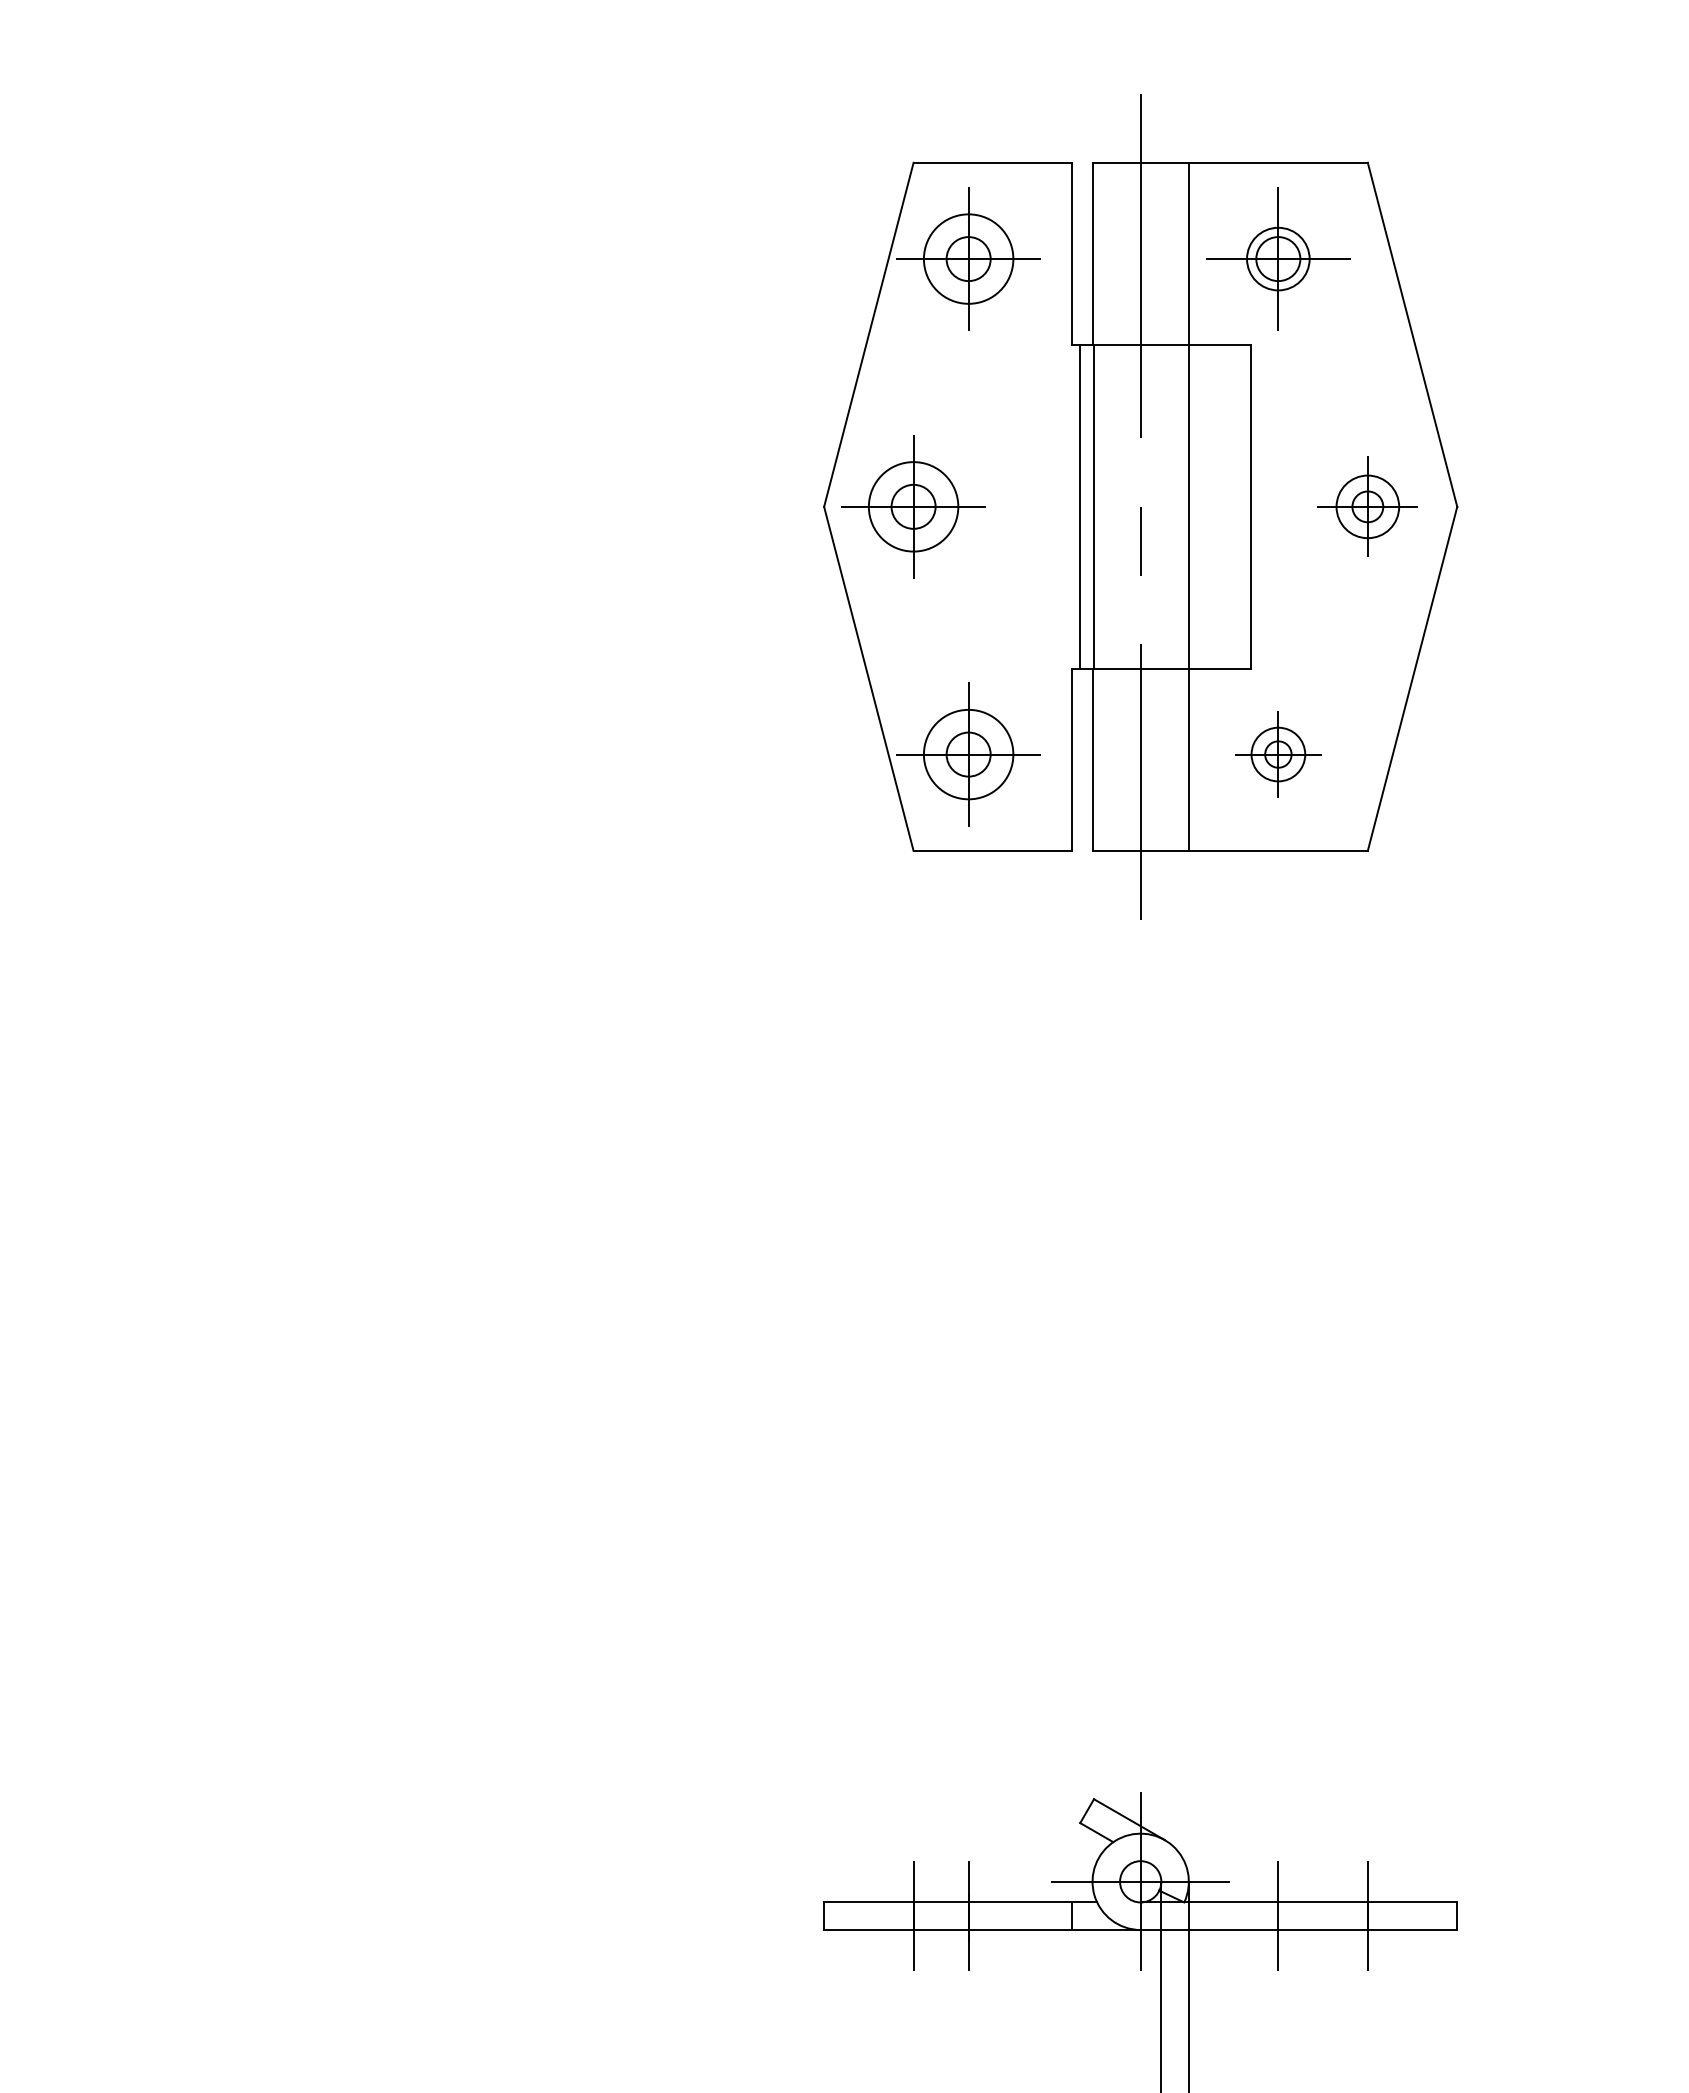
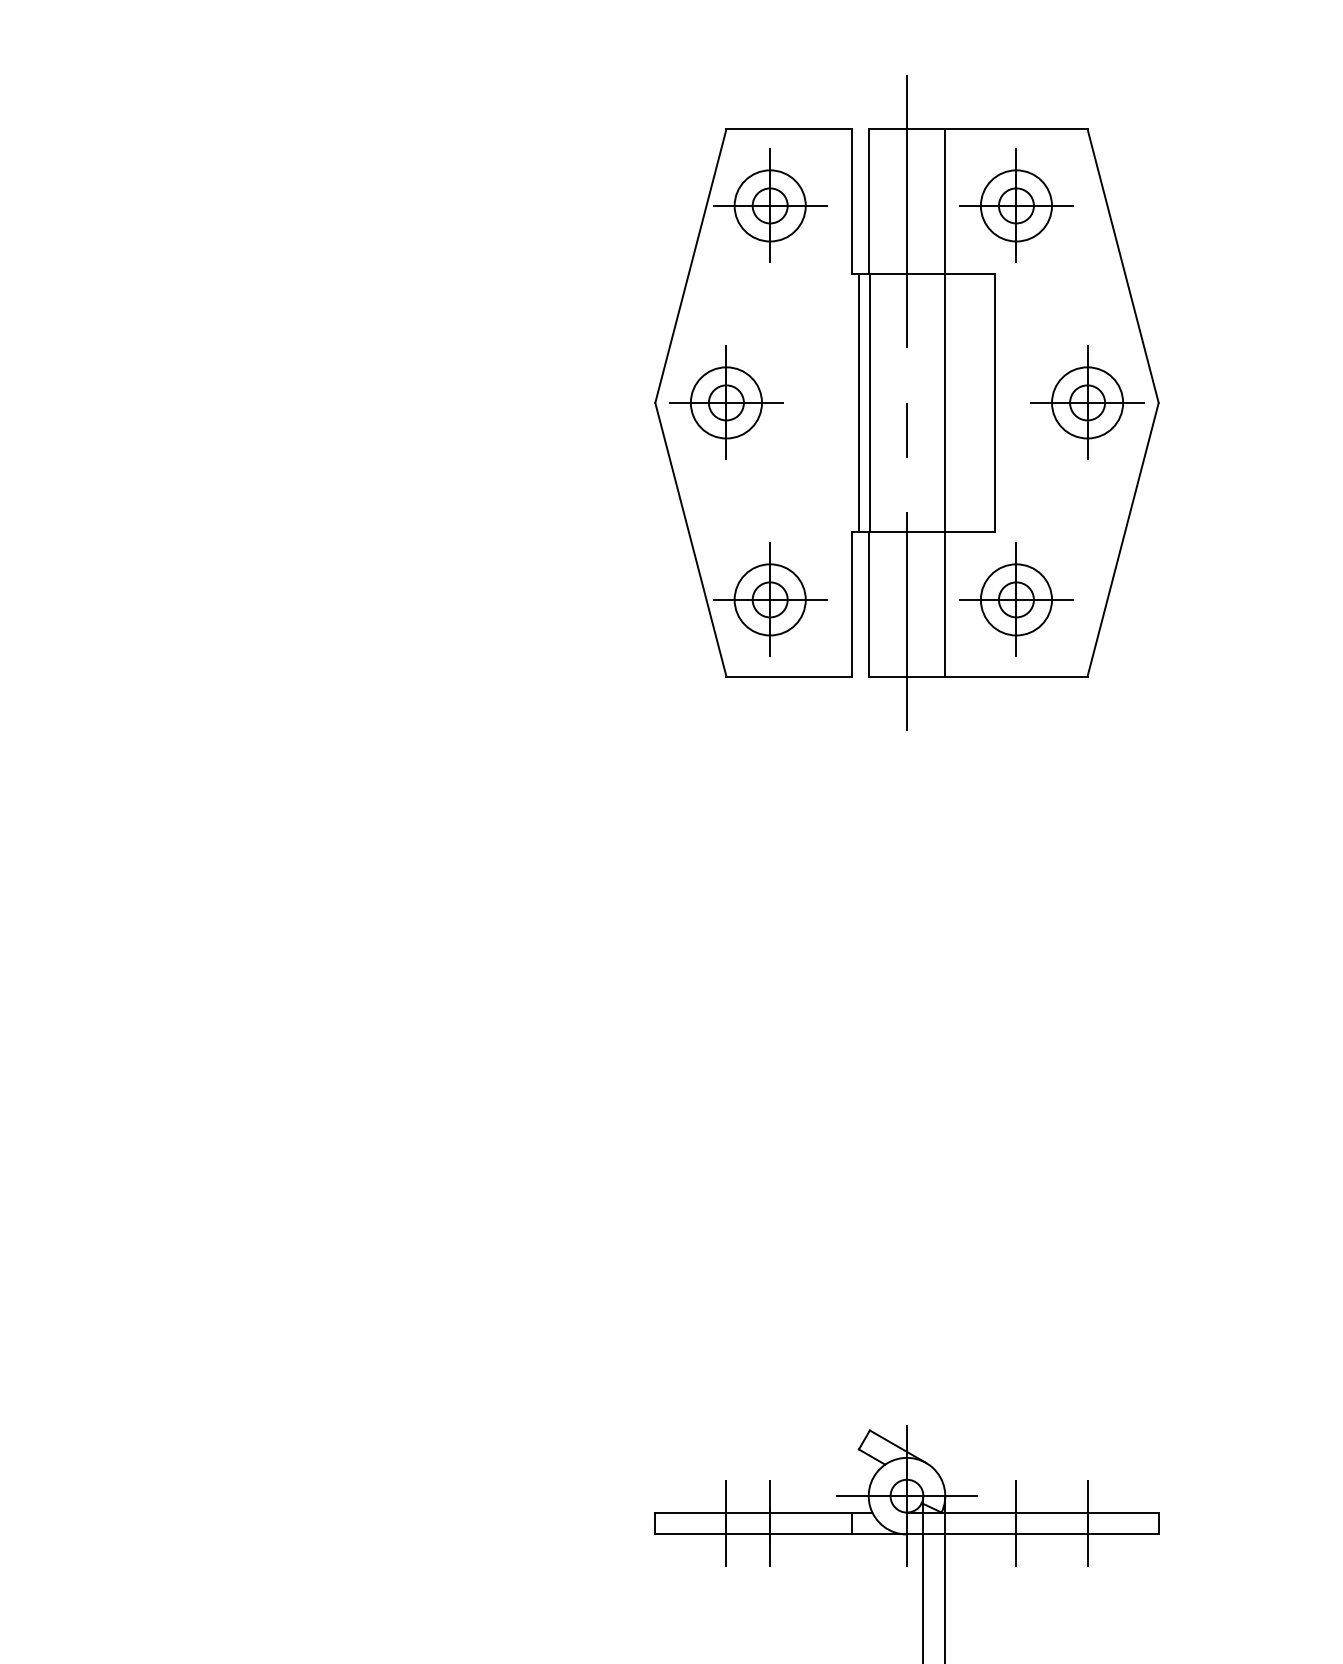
circle: (1278, 258) -> (1016, 205), size x1.43
part: (1367, 506) -> (1087, 402), size x1.43
part: (1278, 754) -> (1016, 599), size x1.67

